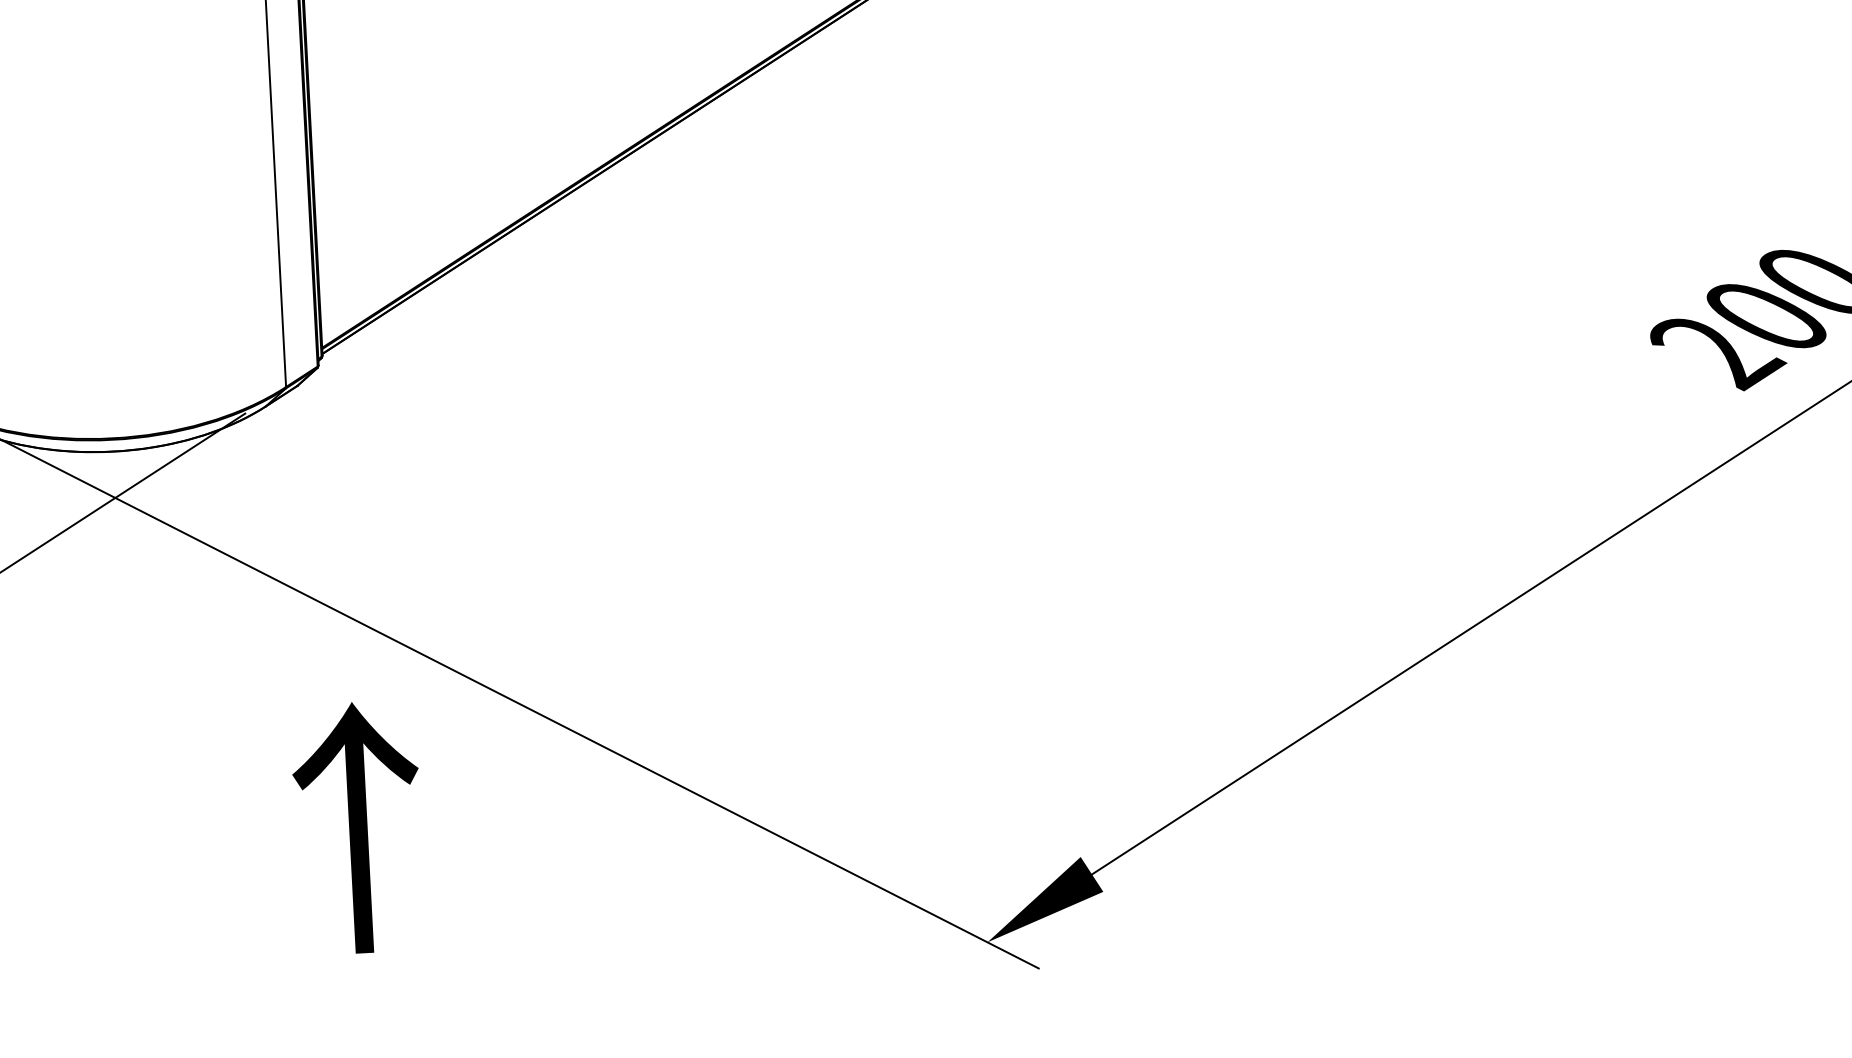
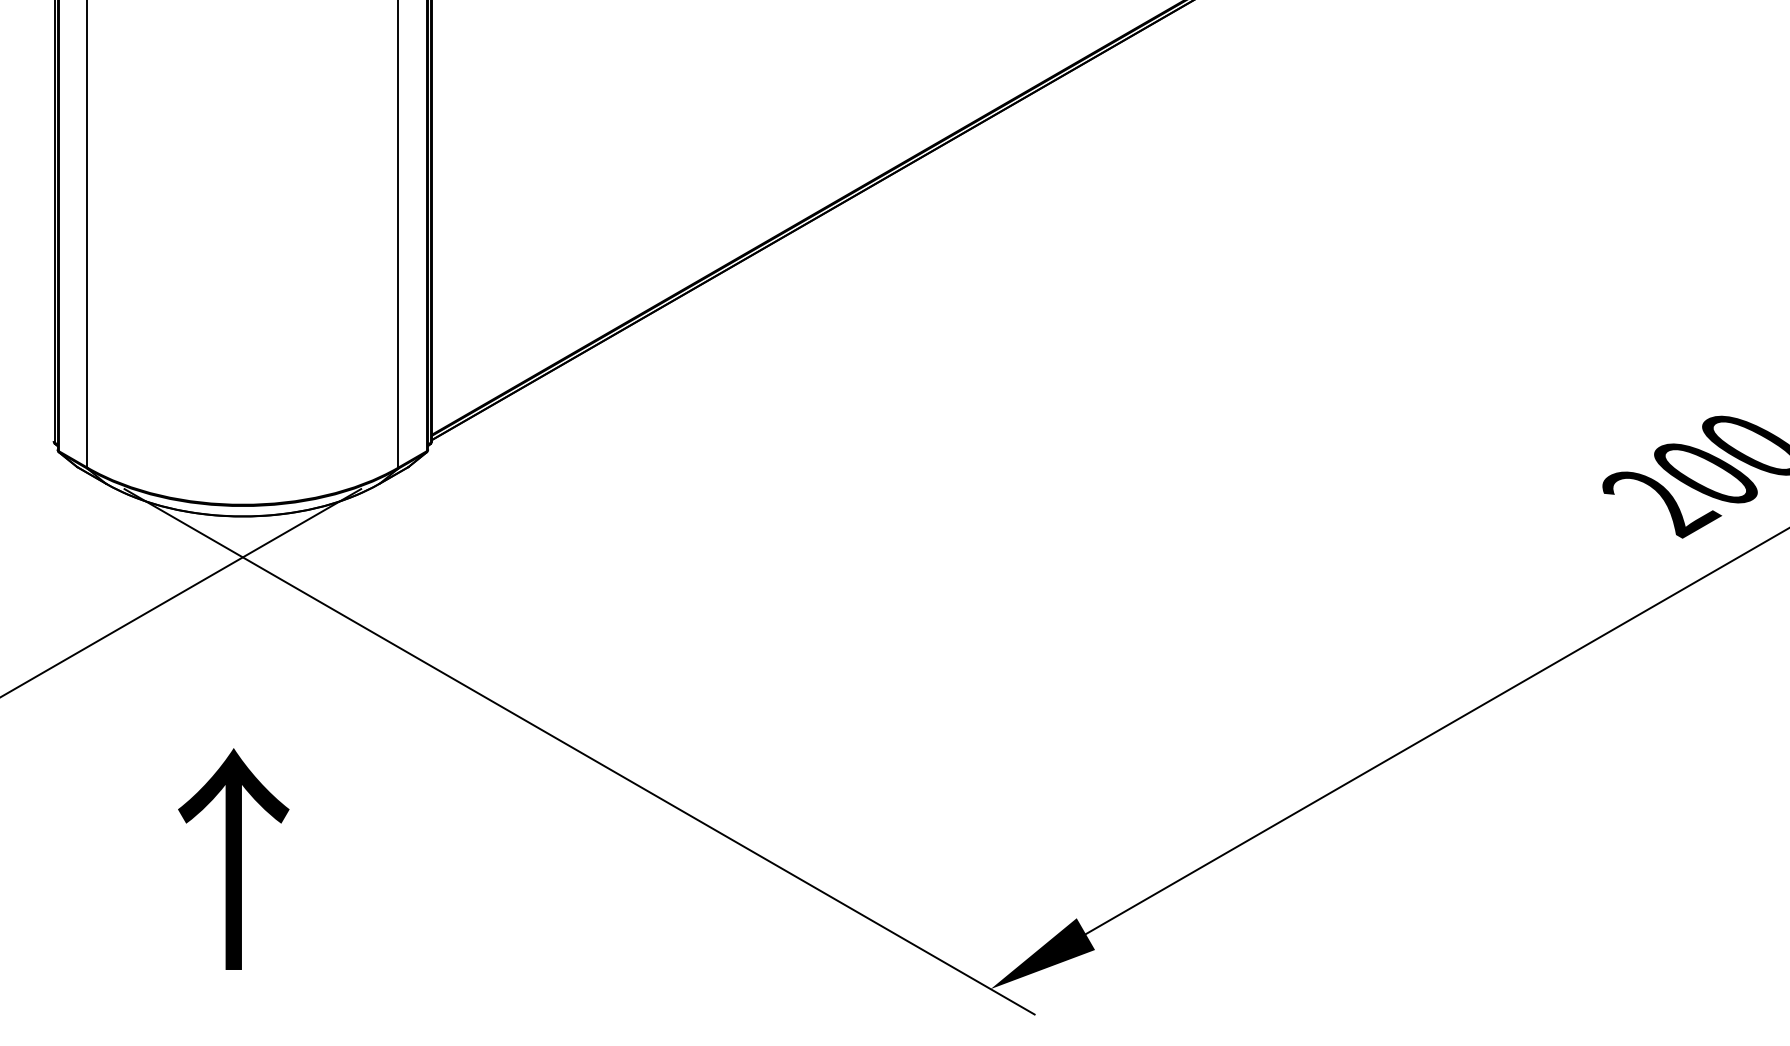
text: (358, 827) -> (233, 858), moved

